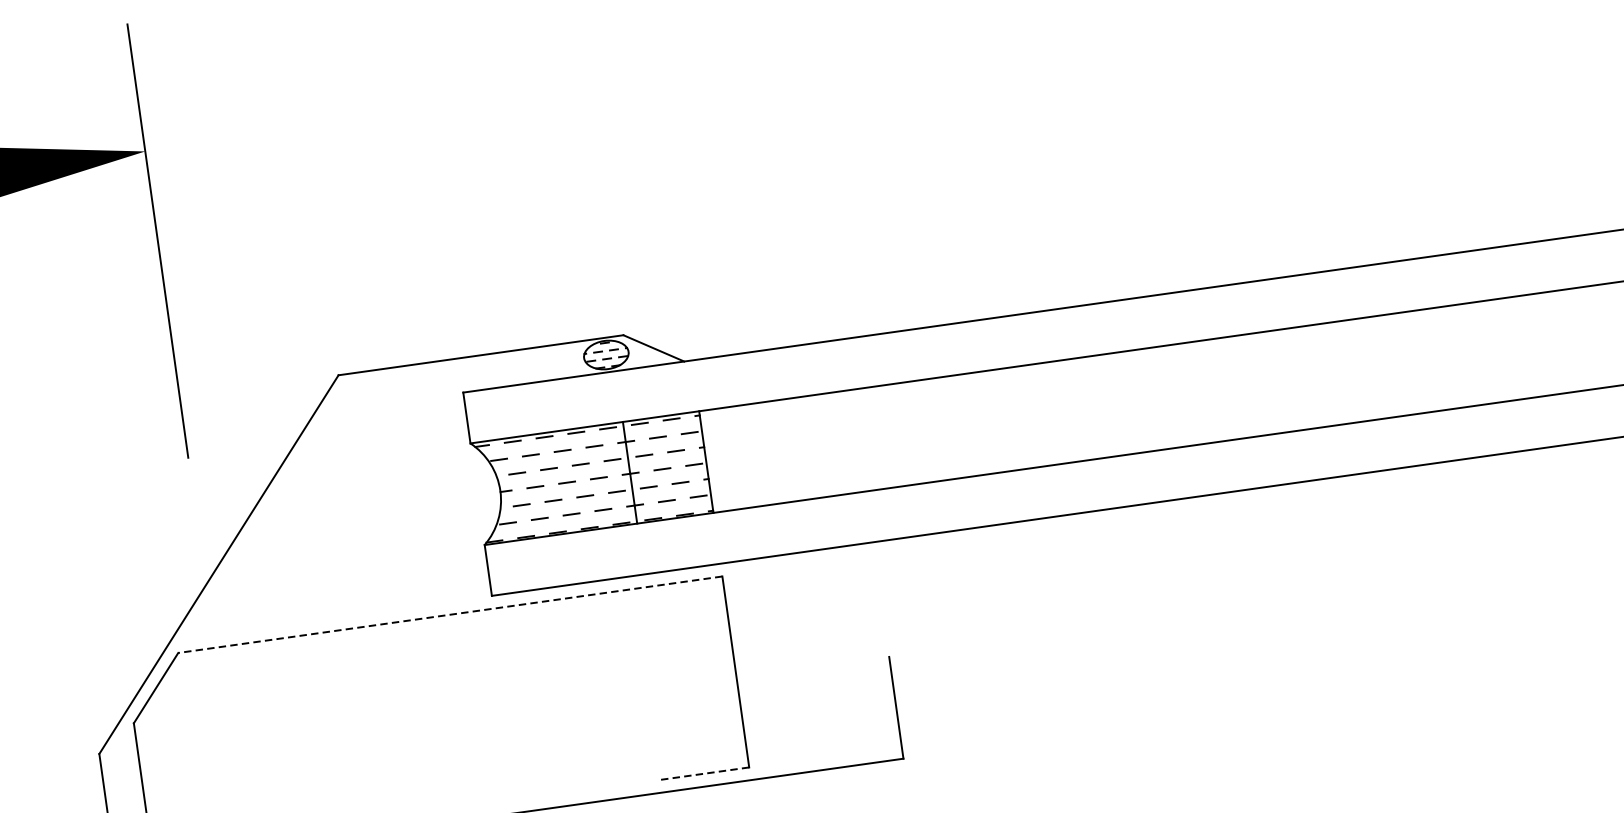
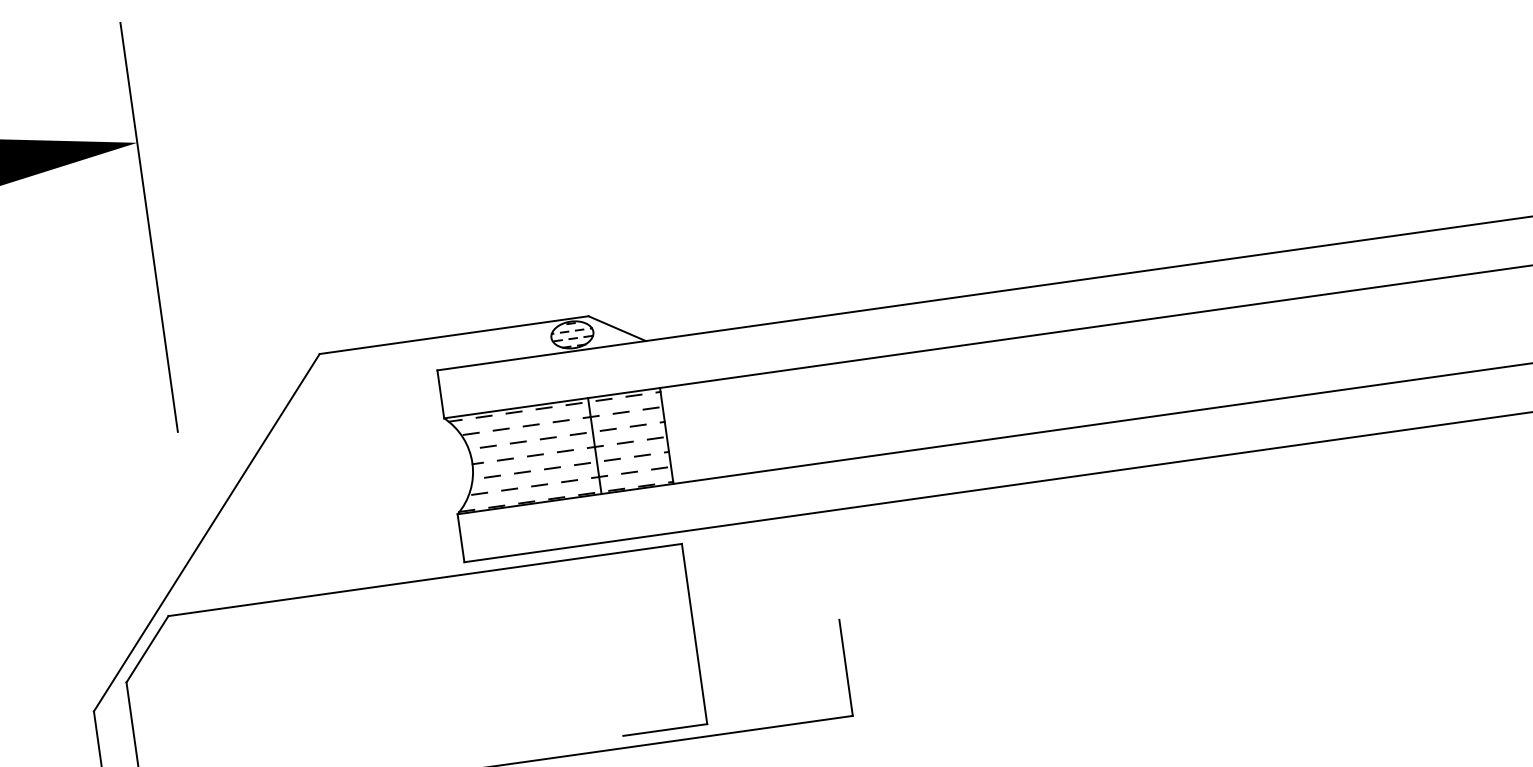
line: (449, 615) -> (424, 580), dashed -> solid
line: (703, 774) -> (664, 730), dashed -> solid

